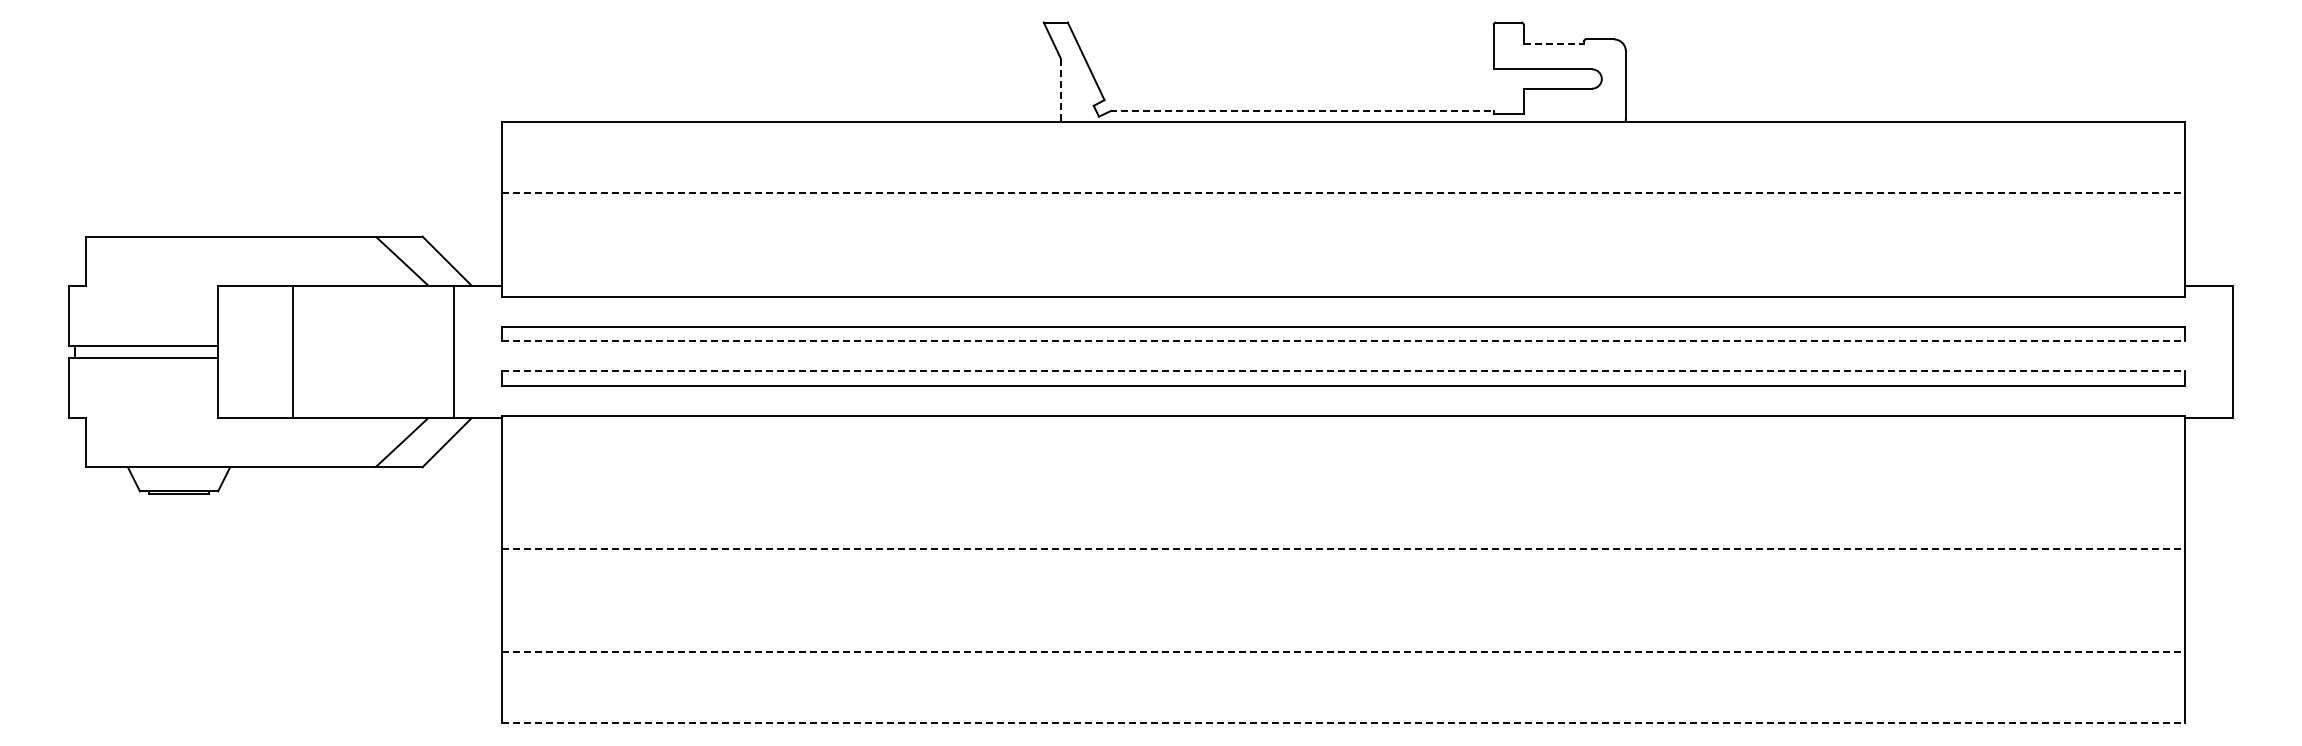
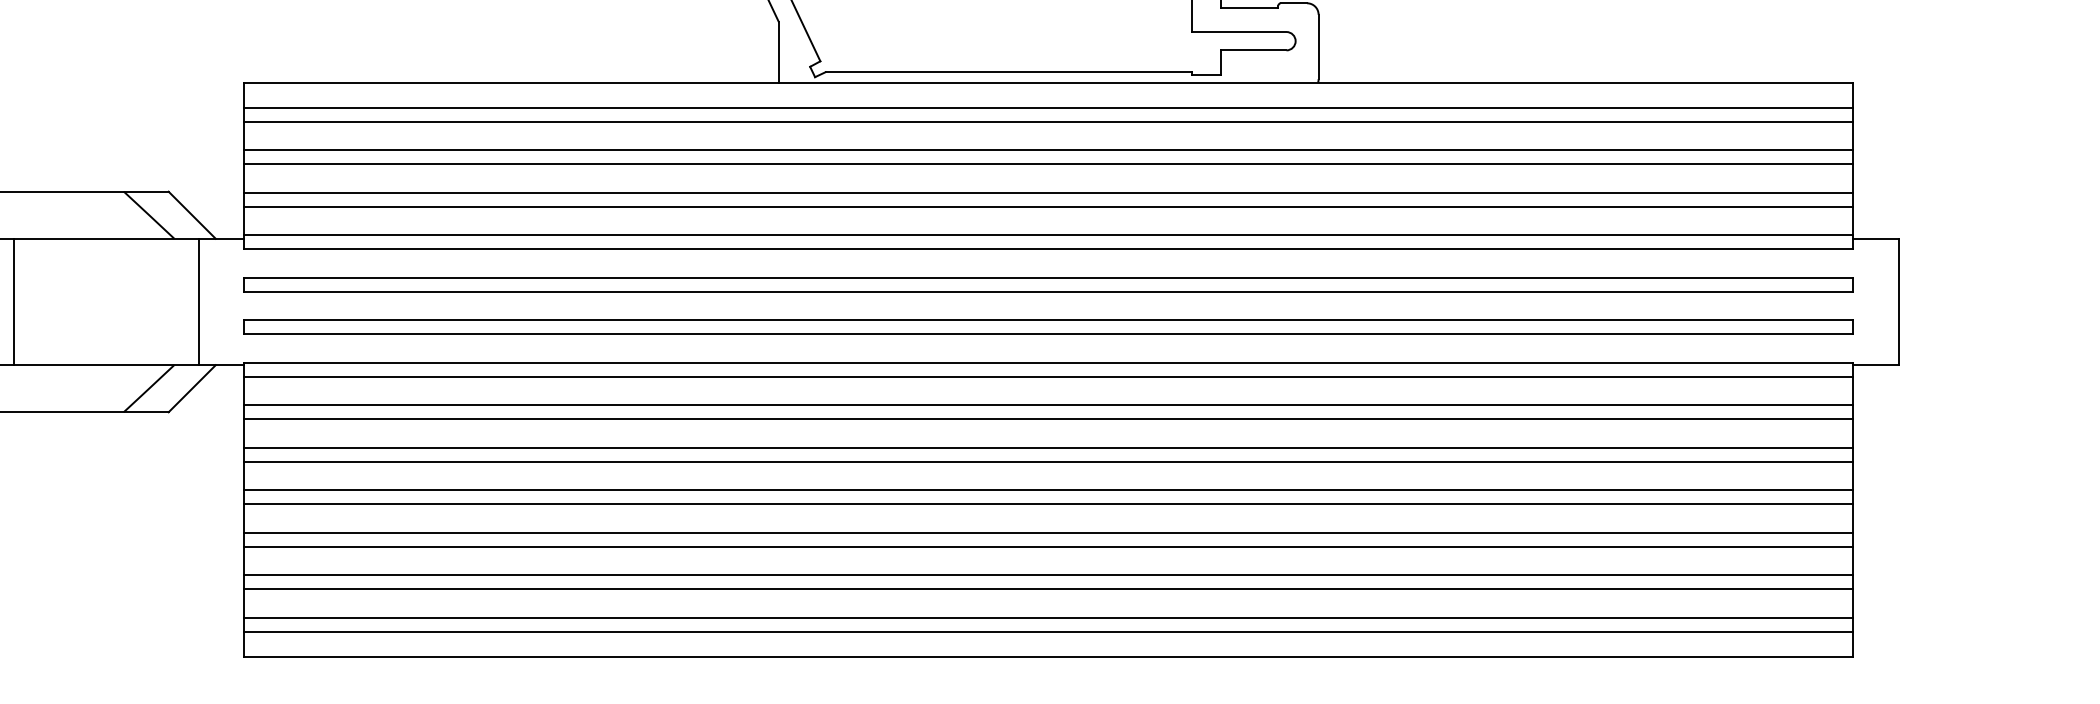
line: (1554, 44) -> (1250, 8), dashed -> solid
line: (1060, 90) -> (778, 52), dashed -> solid
line: (1301, 111) -> (1008, 72), dashed -> solid
line: (1342, 148) -> (1047, 107), added
line: (1342, 163) -> (1047, 121), added
line: (1343, 193) -> (1048, 150), dashed -> solid
line: (1342, 207) -> (1047, 163), added
line: (1342, 237) -> (1047, 192), added
line: (1342, 252) -> (1047, 206), added
line: (1342, 282) -> (1047, 235), added
line: (1343, 341) -> (1048, 292), dashed -> solid
line: (293, 351) -> (13, 301), moved
line: (1343, 371) -> (1048, 320), dashed -> solid
line: (1342, 430) -> (1047, 377), added
line: (1342, 460) -> (1047, 405), added
line: (1342, 474) -> (1047, 419), added
line: (1342, 504) -> (1047, 447), added
line: (1342, 519) -> (1047, 462), added
line: (1343, 549) -> (1048, 490), dashed -> solid
line: (1342, 563) -> (1047, 504), added
line: (1342, 593) -> (1047, 532), added
line: (1342, 608) -> (1047, 547), added
line: (1342, 638) -> (1047, 575), added
line: (1343, 652) -> (1048, 589), dashed -> solid
line: (1342, 682) -> (1047, 617), added
line: (1342, 696) -> (1047, 631), added
line: (1343, 723) -> (1048, 657), dashed -> solid

